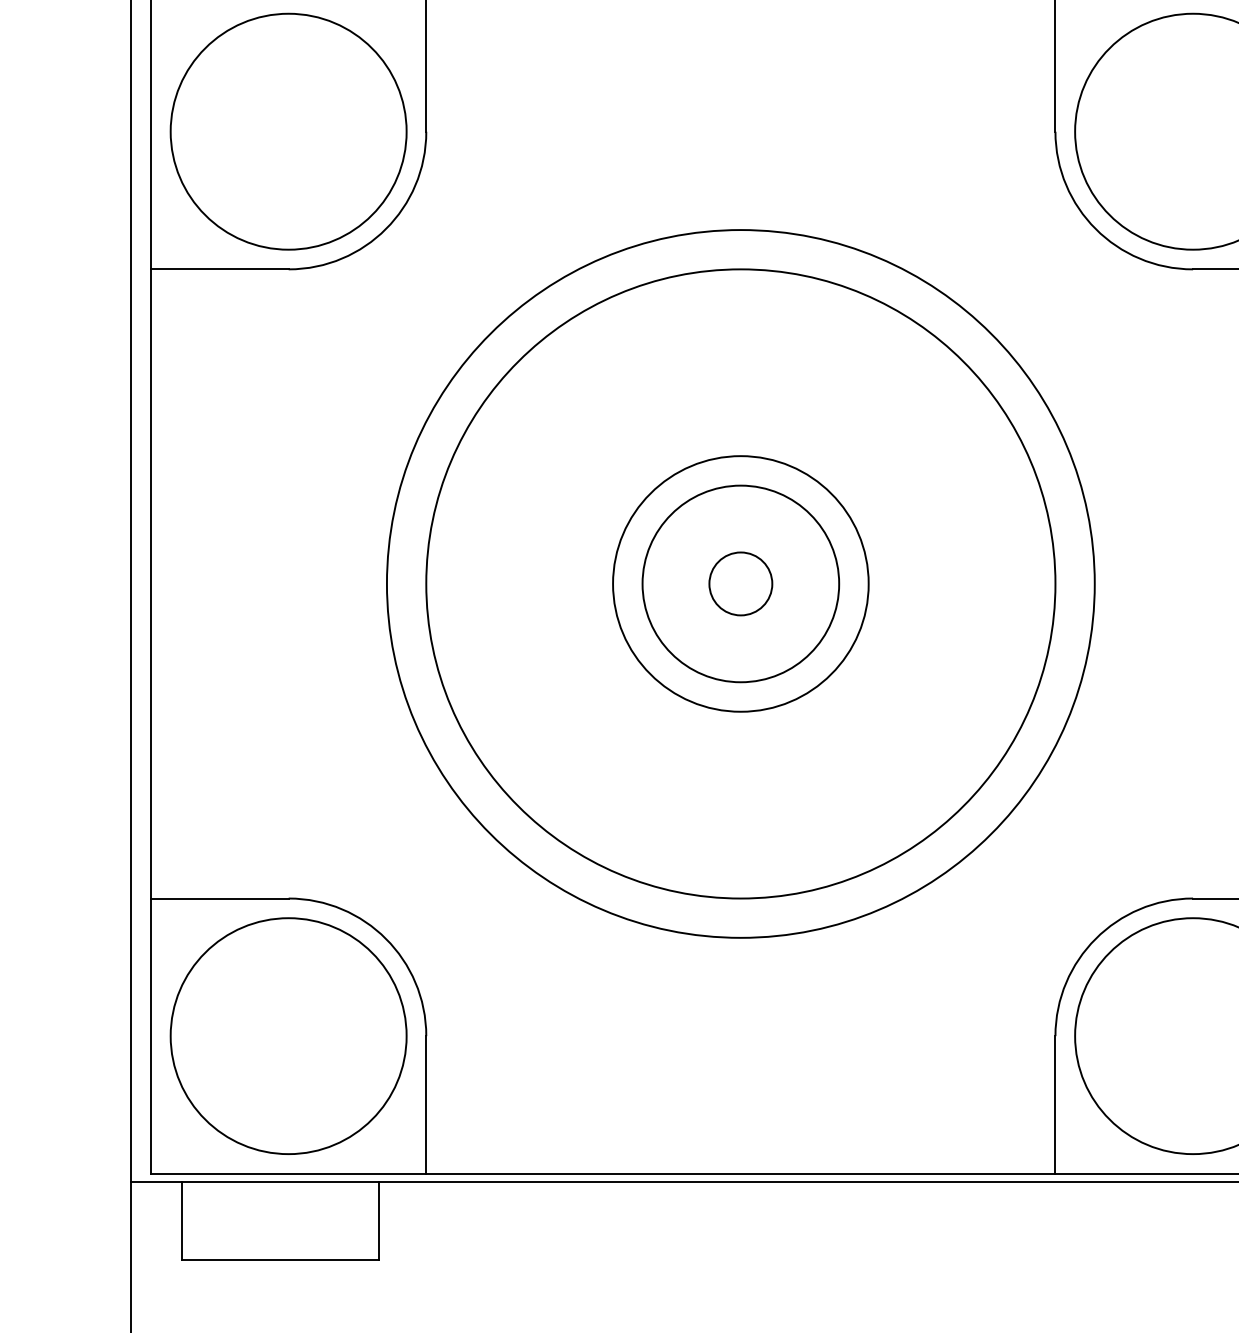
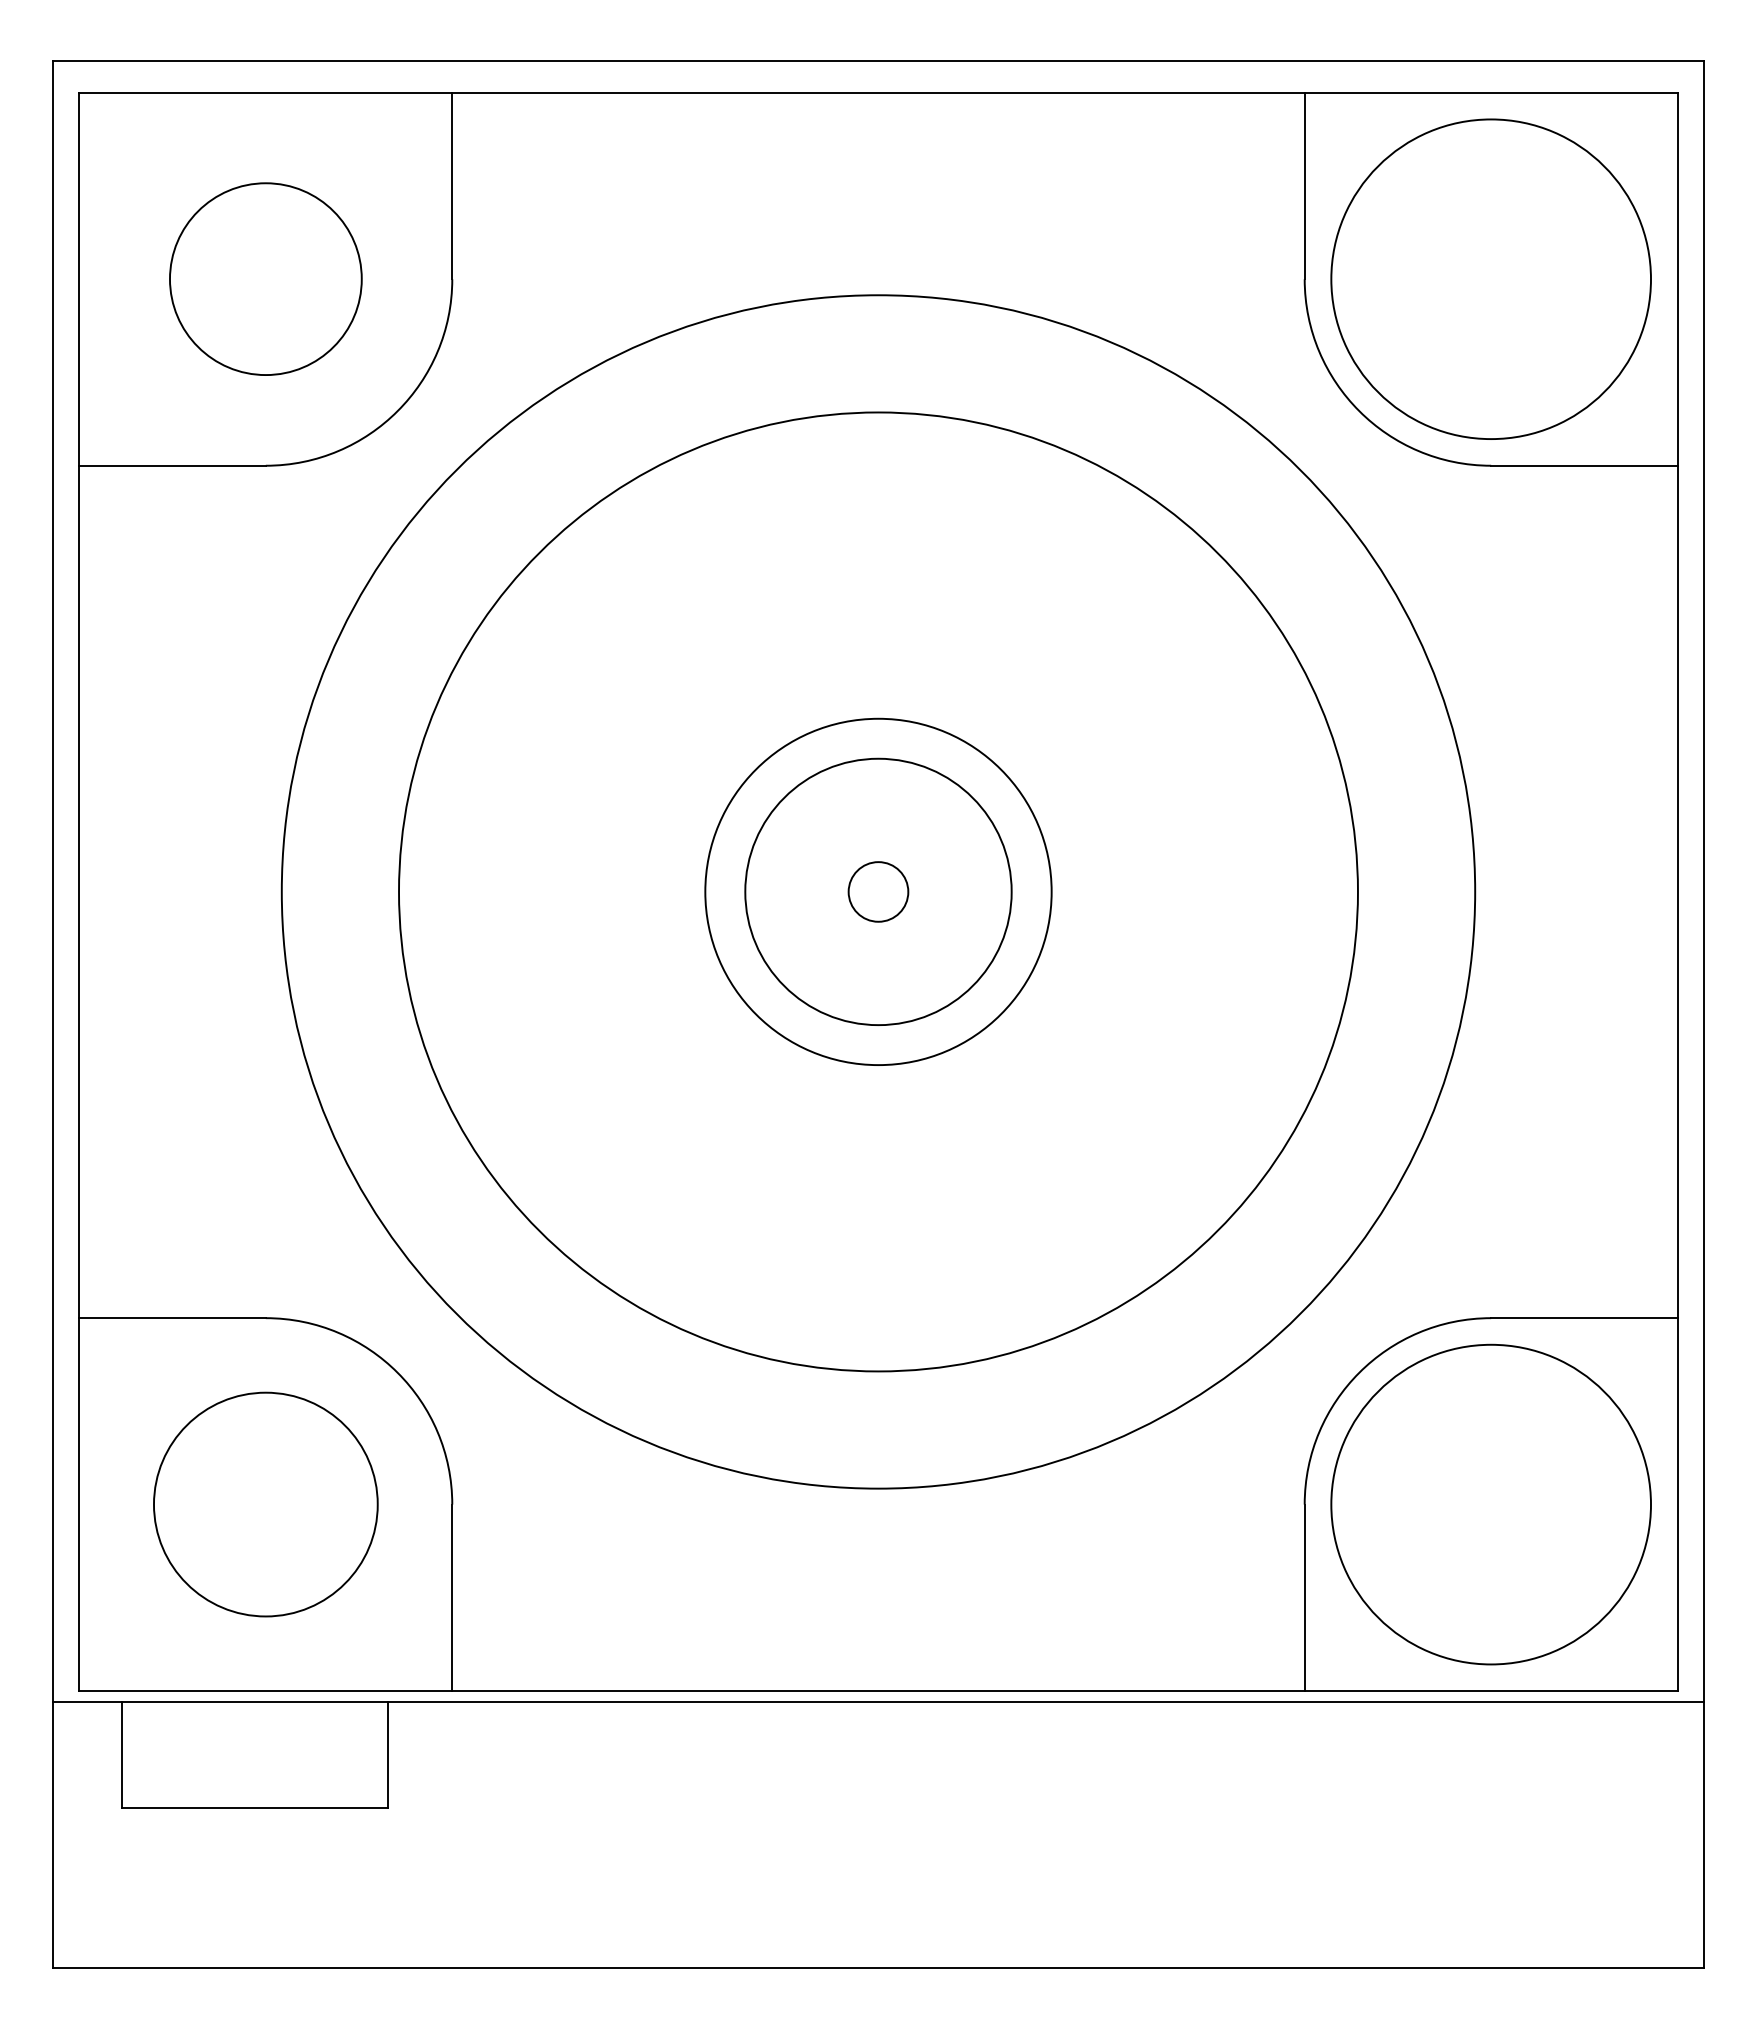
circle: (288, 131) -> (265, 278), size x0.6
circle: (740, 583) -> (878, 891), size x0.7
circle: (740, 583) -> (878, 891), size x1.4
circle: (288, 1036) -> (265, 1504), size x0.7

